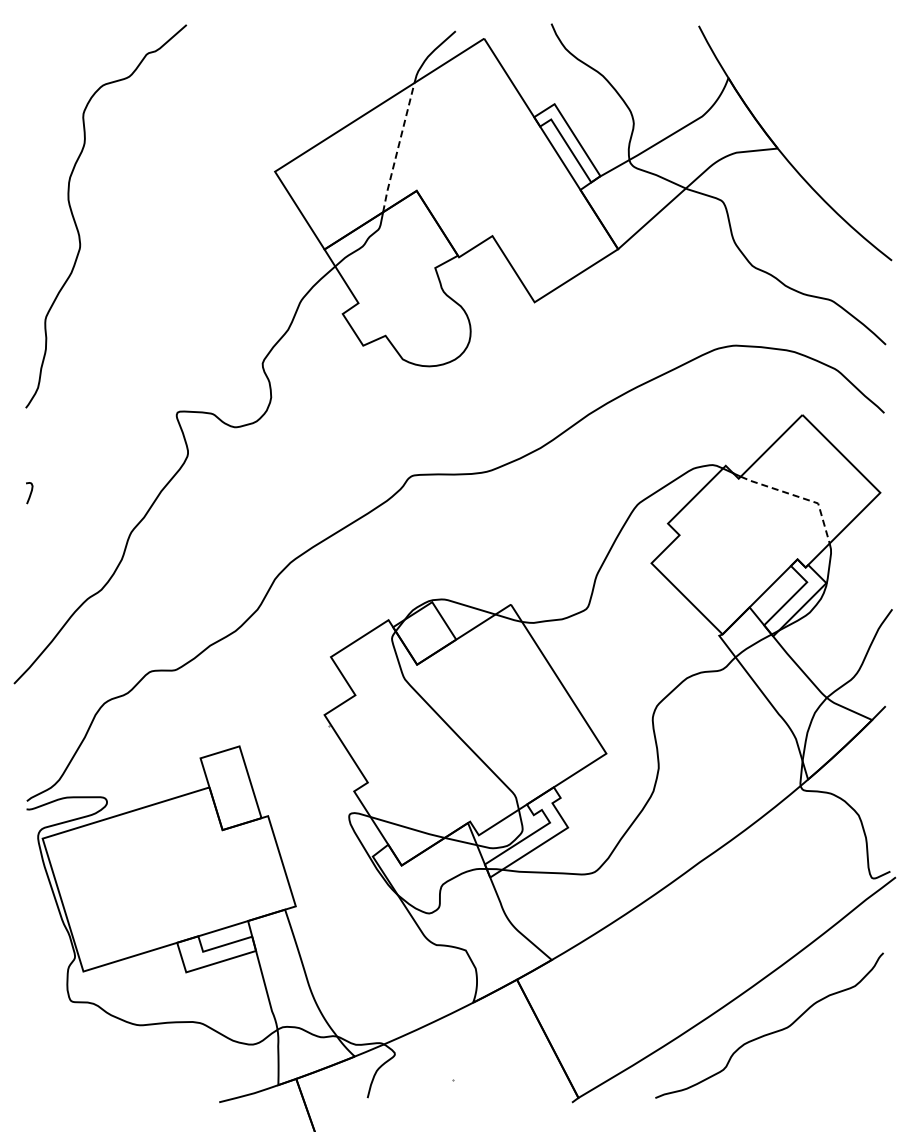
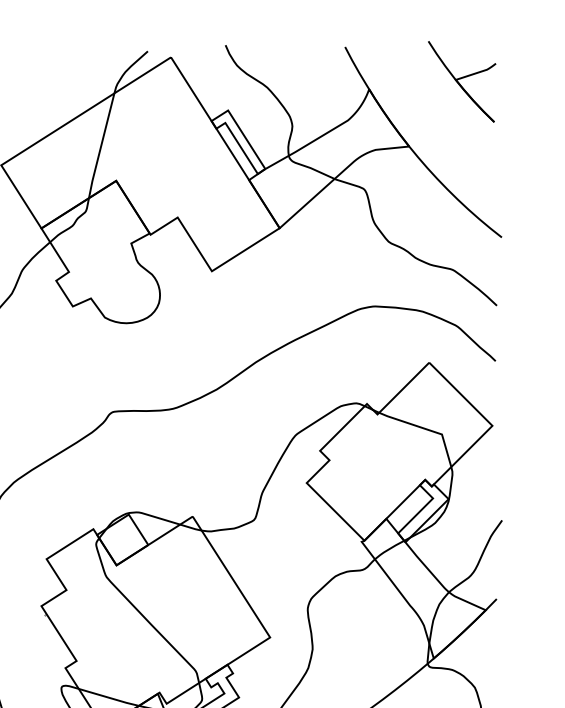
part: (842, 68) -> (461, 81), added
line: (398, 147) -> (101, 145), dashed -> solid
line: (799, 497) -> (426, 429), dashed -> solid

